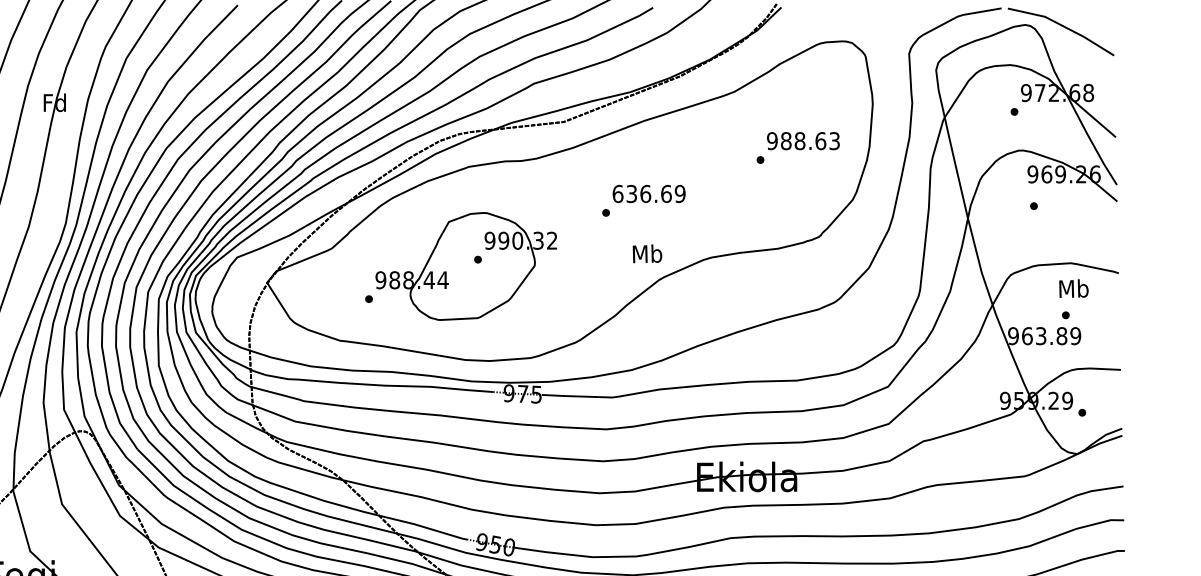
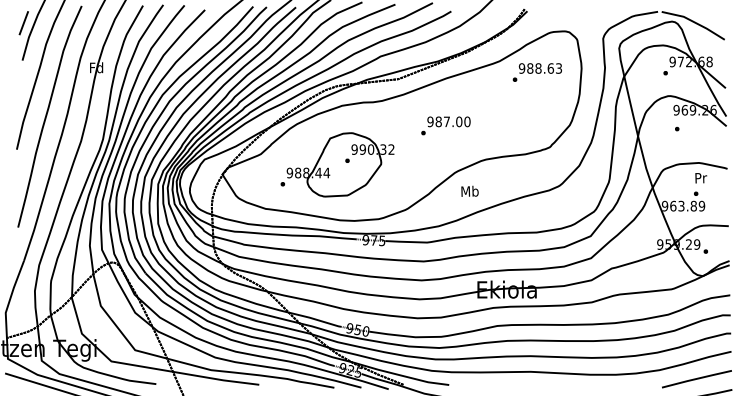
text: (796, 147) -> (536, 72), moved
text: (648, 193) -> (448, 121), 636.69 -> 987.00
text: (646, 252) -> (469, 190), moved
text: (1073, 287) -> (700, 177), Mb -> Pr

